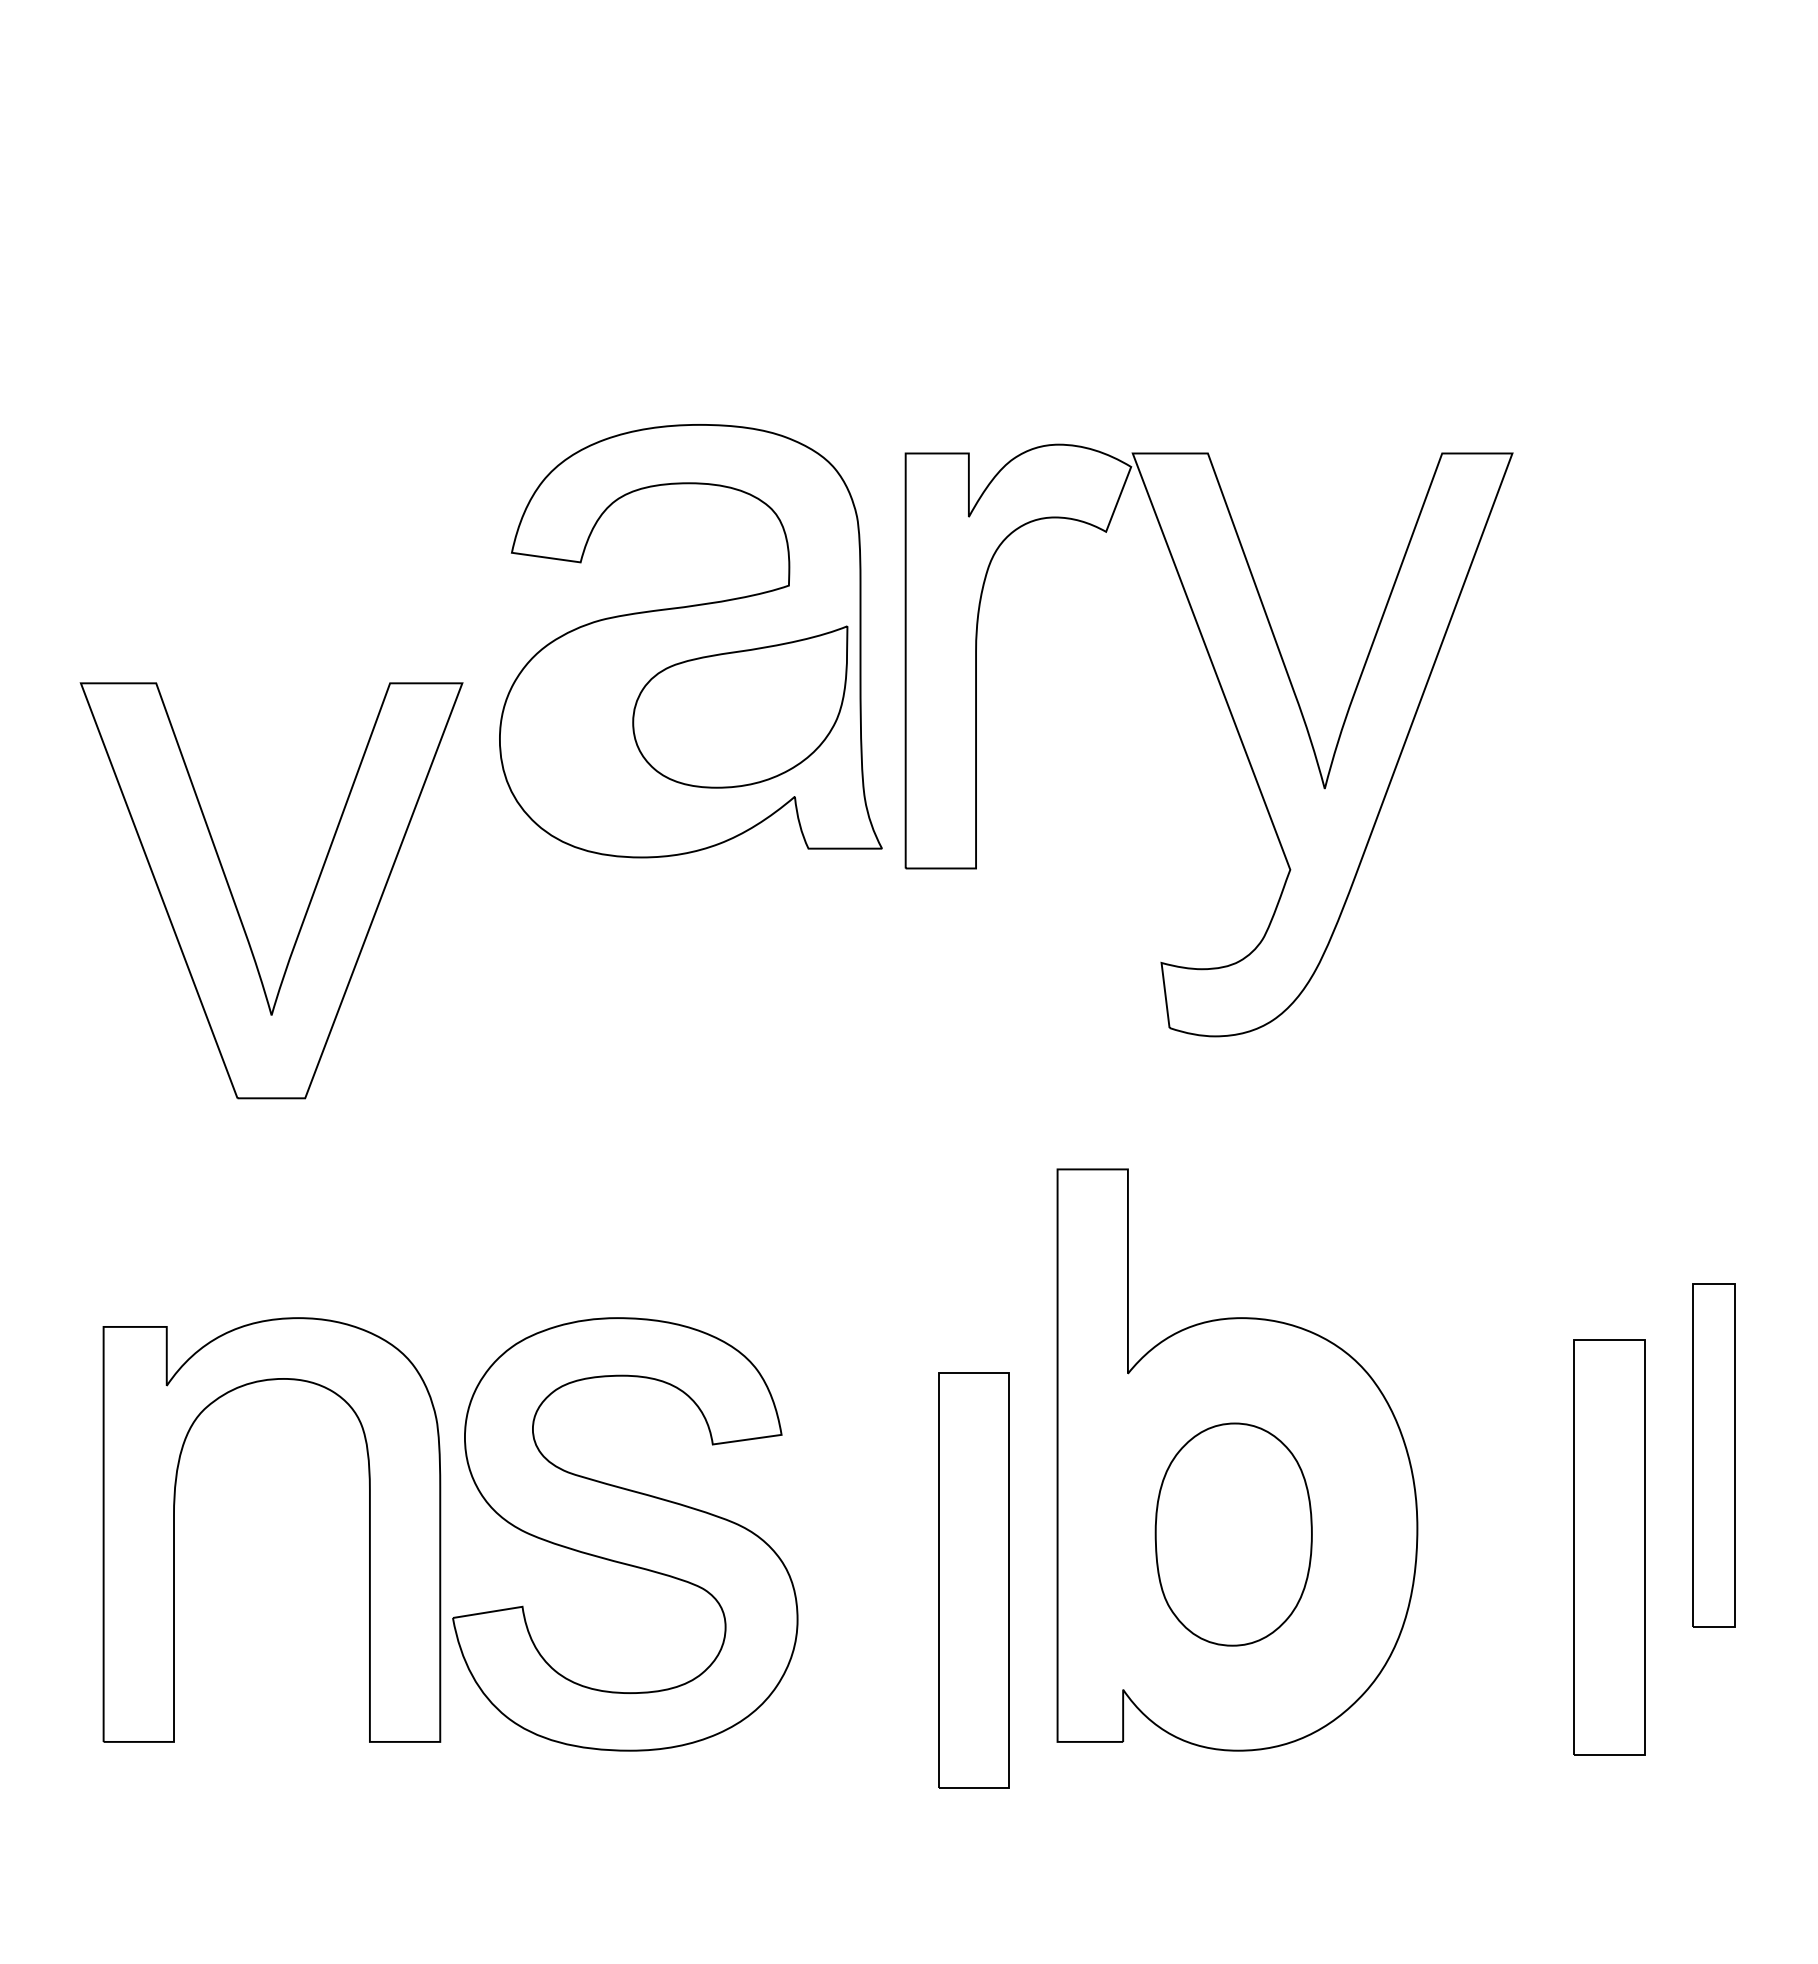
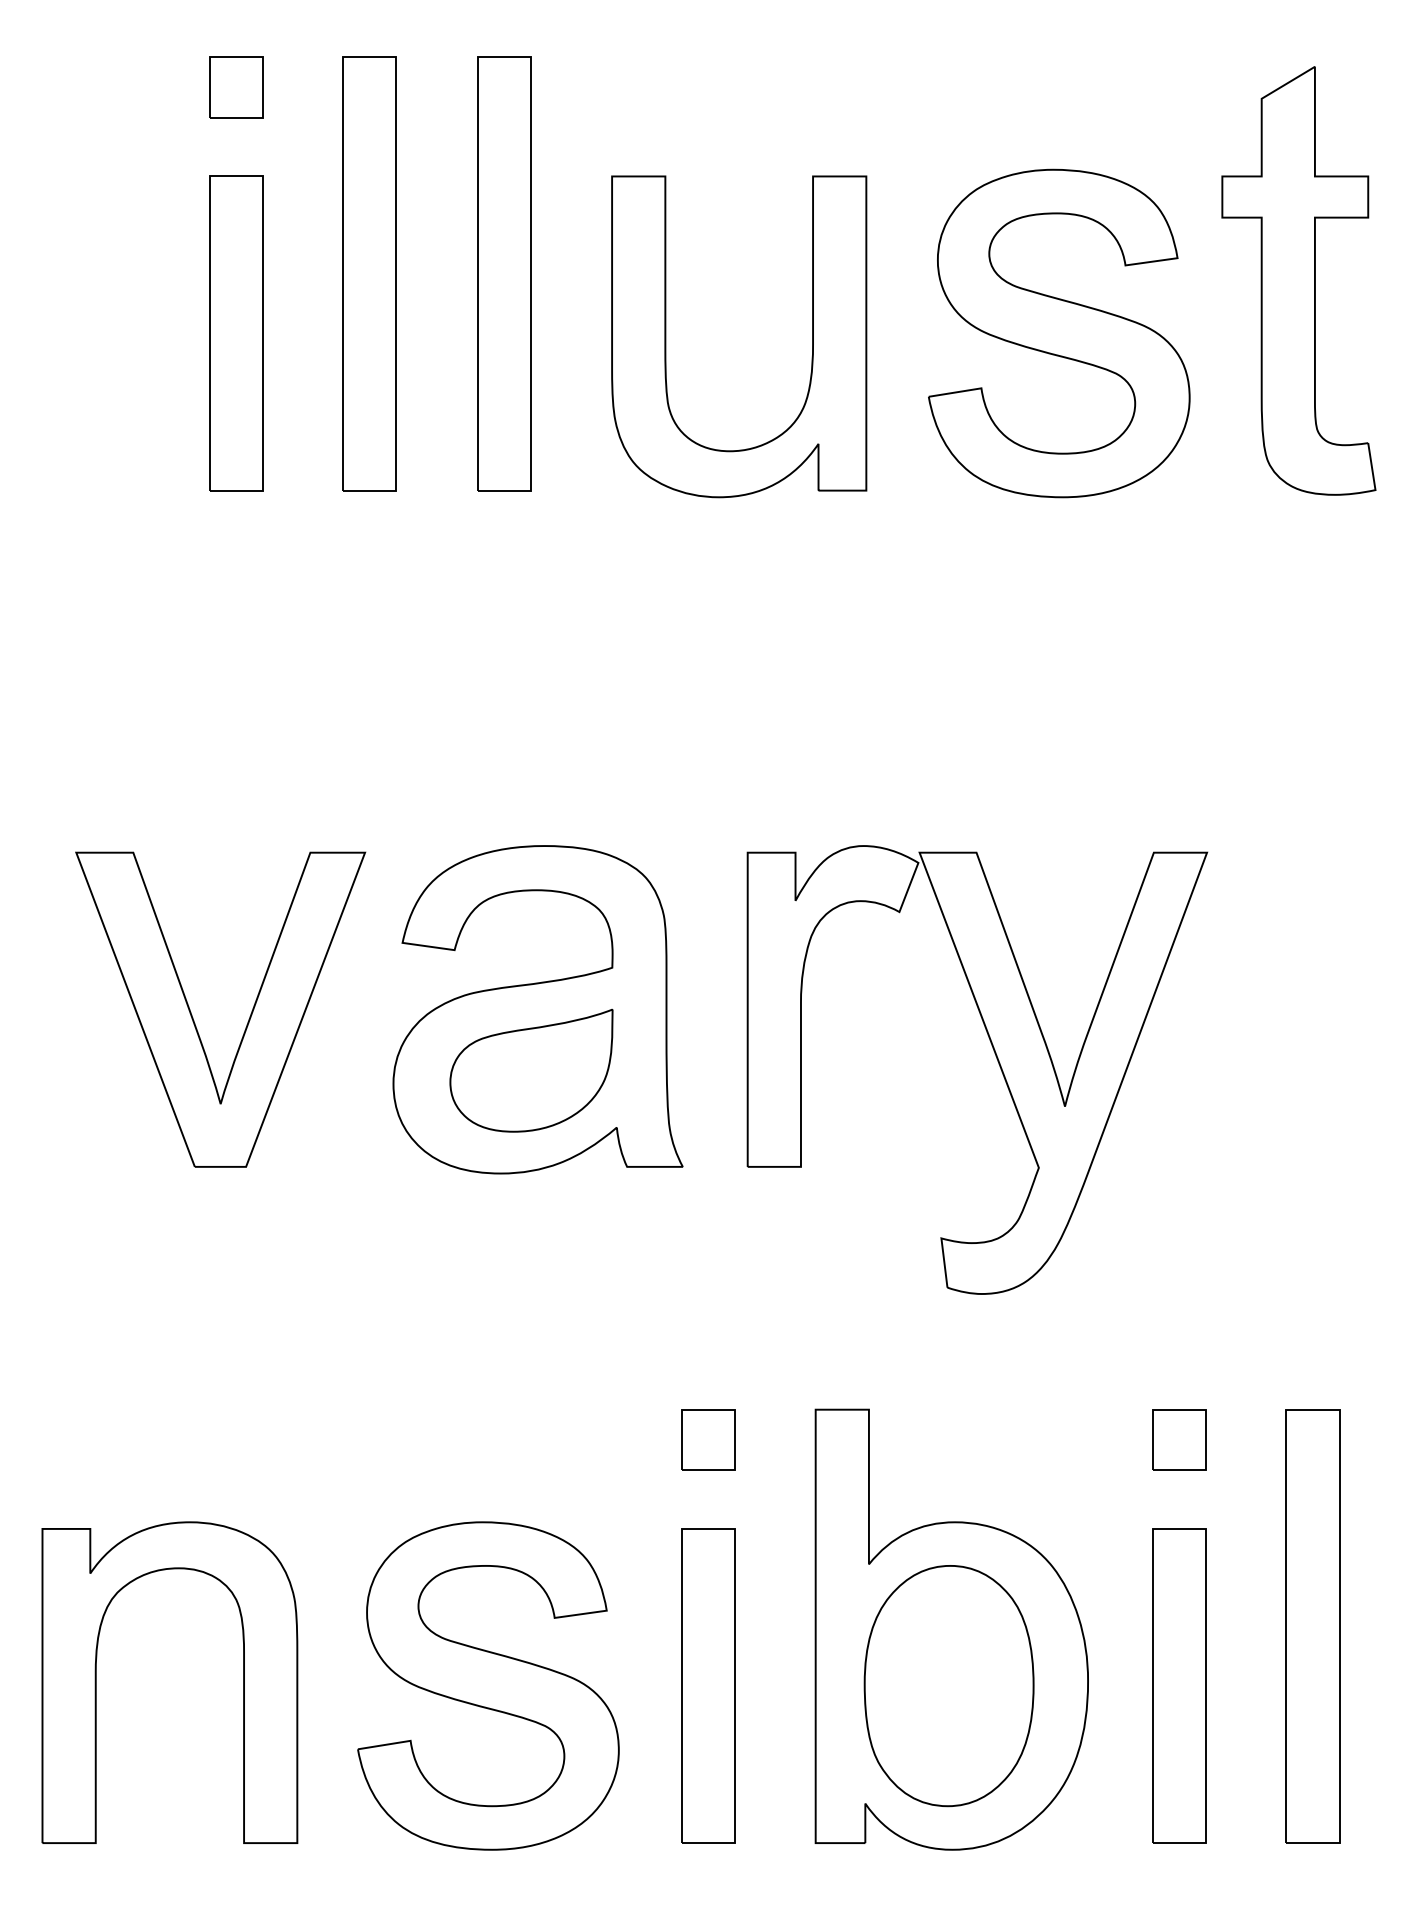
part: (740, 706) -> (531, 1070), moved
part: (1234, 726) -> (996, 1059), moved
part: (235, 901) -> (193, 1017), moved
part: (915, 1208) -> (708, 1439), added
part: (1538, 1208) -> (1179, 1439), added
part: (1713, 1455) -> (1312, 1626), size x1.67
part: (174, 1529) -> (96, 1682), moved
part: (1233, 1535) -> (948, 1686), size x1.43
part: (1609, 1546) -> (1179, 1685), moved
part: (974, 1579) -> (708, 1685), moved

